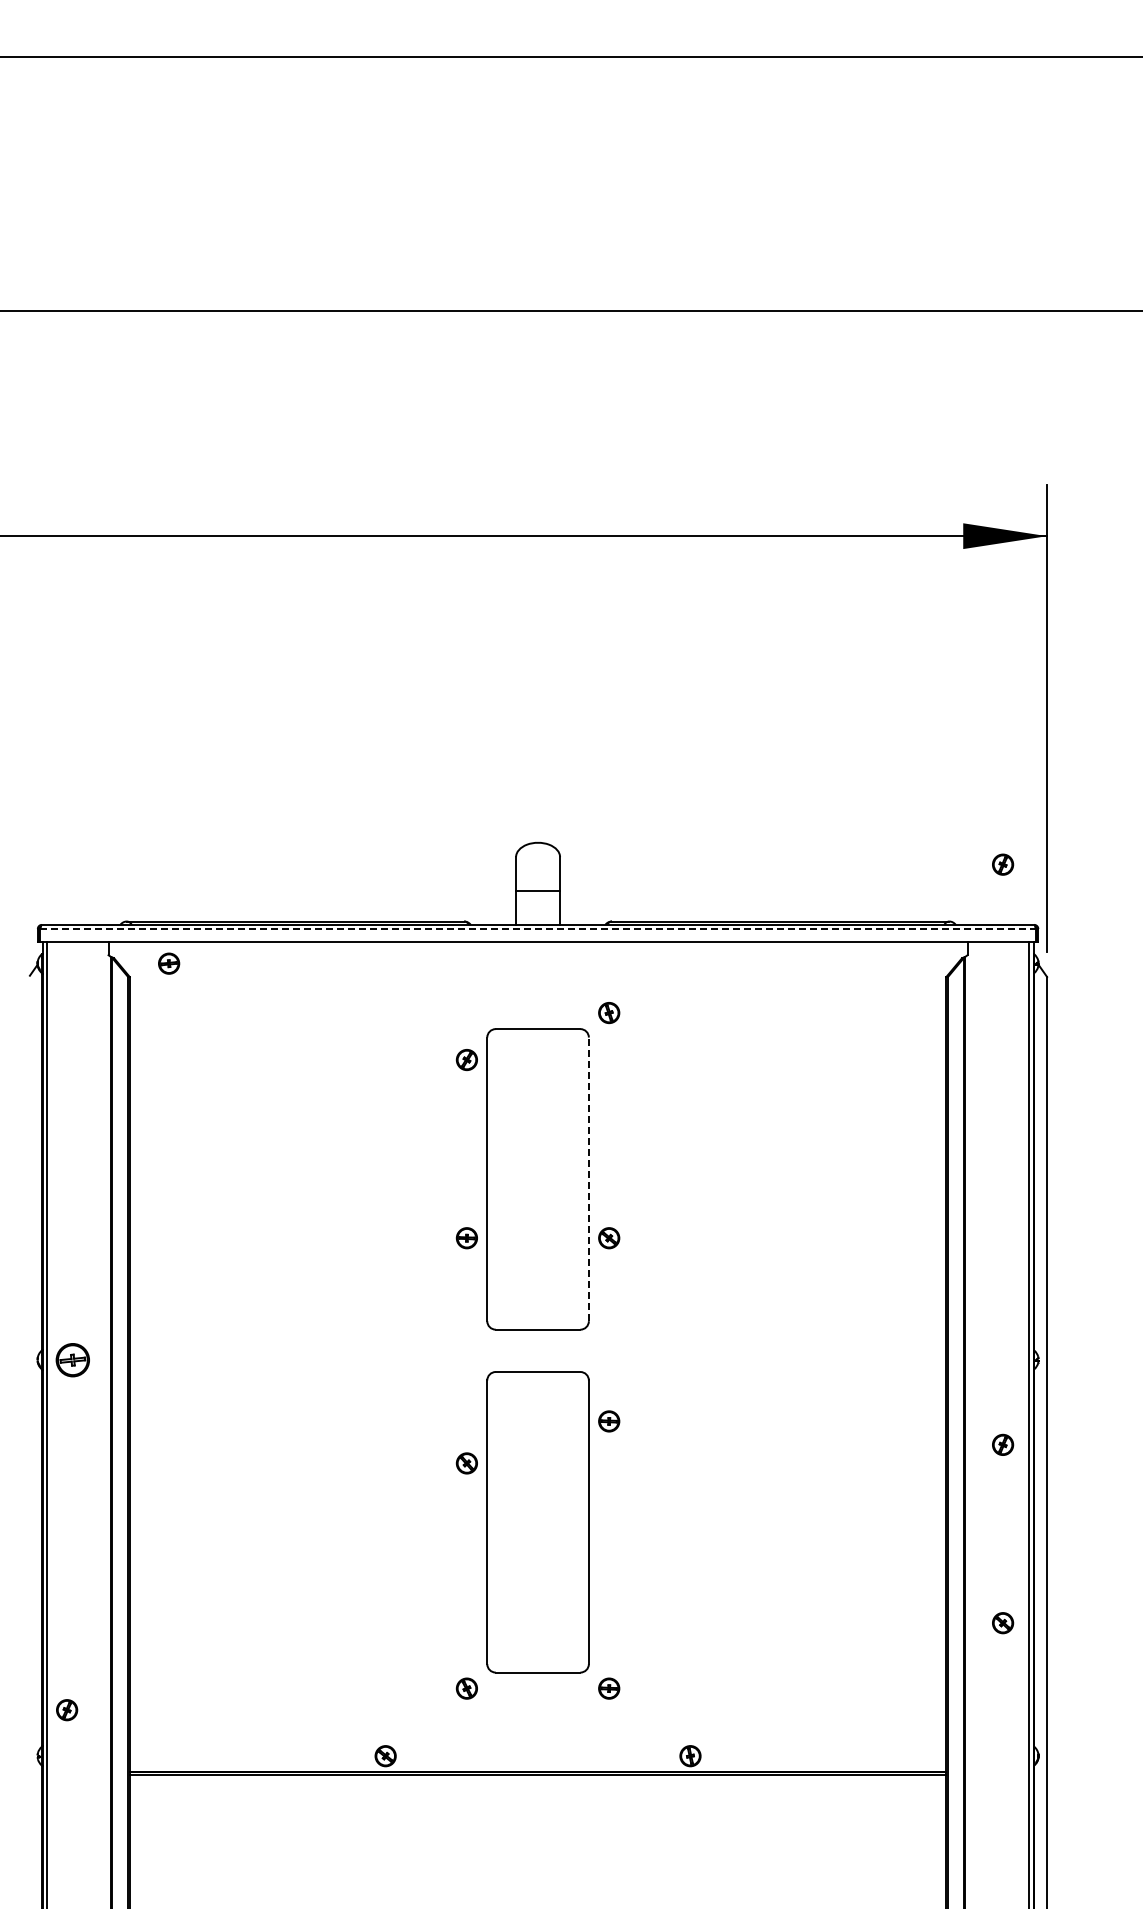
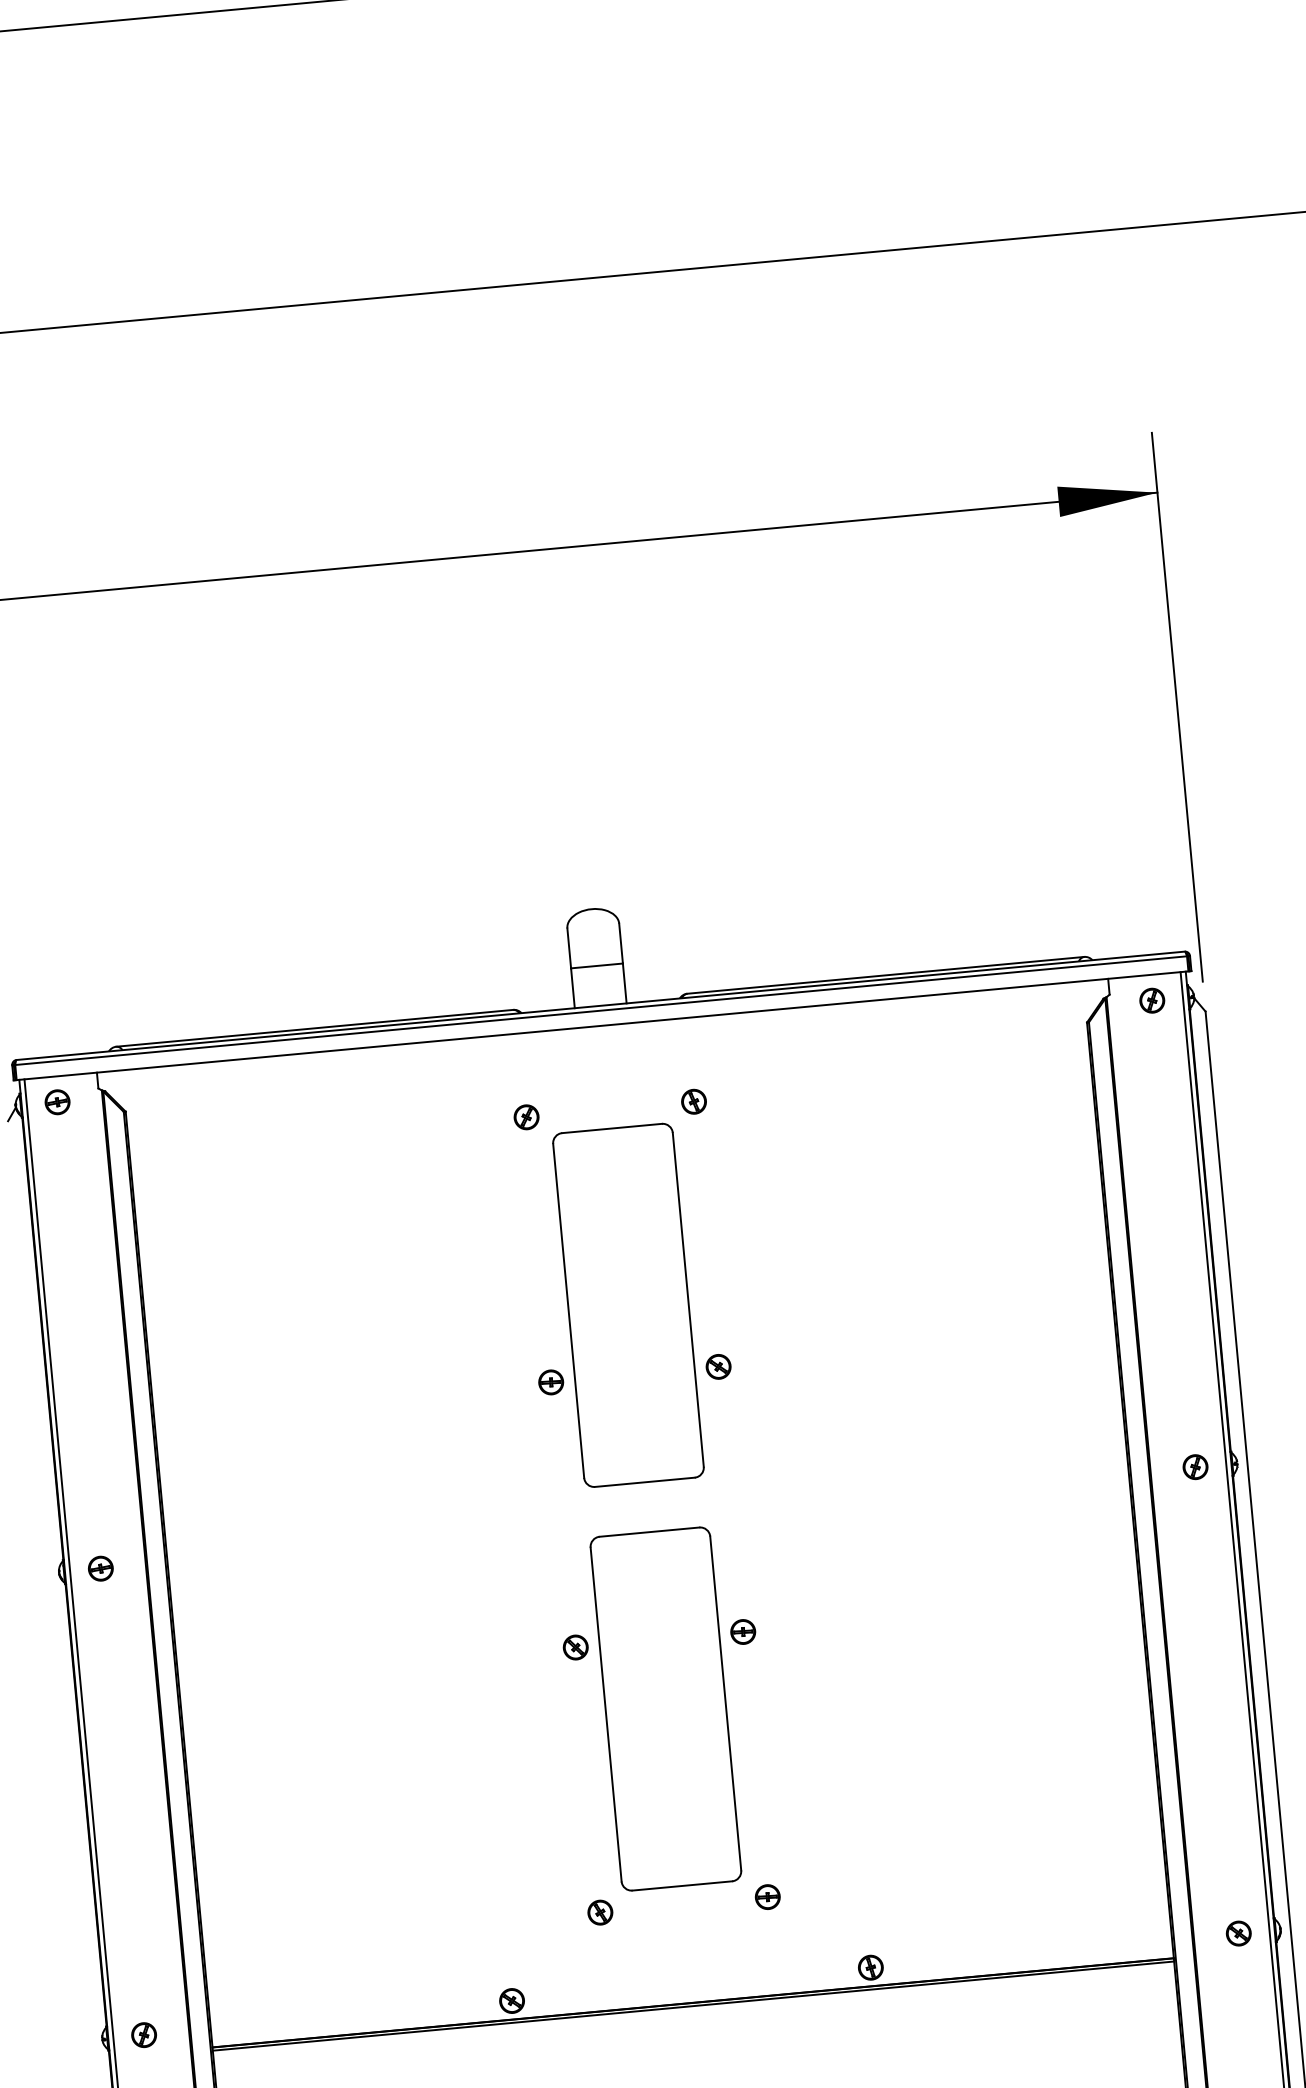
part: (1003, 864) -> (1152, 1000), moved
line: (538, 929) -> (601, 1011), dashed -> solid
part: (169, 963) -> (58, 1102), moved
part: (466, 1060) -> (526, 1117), moved
line: (588, 1179) -> (687, 1300), dashed -> solid
part: (73, 1359) -> (101, 1568), size x0.62
part: (609, 1421) -> (743, 1632), moved
part: (1003, 1444) -> (1196, 1466), moved
part: (1003, 1623) -> (1239, 1933), moved
part: (67, 1710) -> (144, 2035), moved

